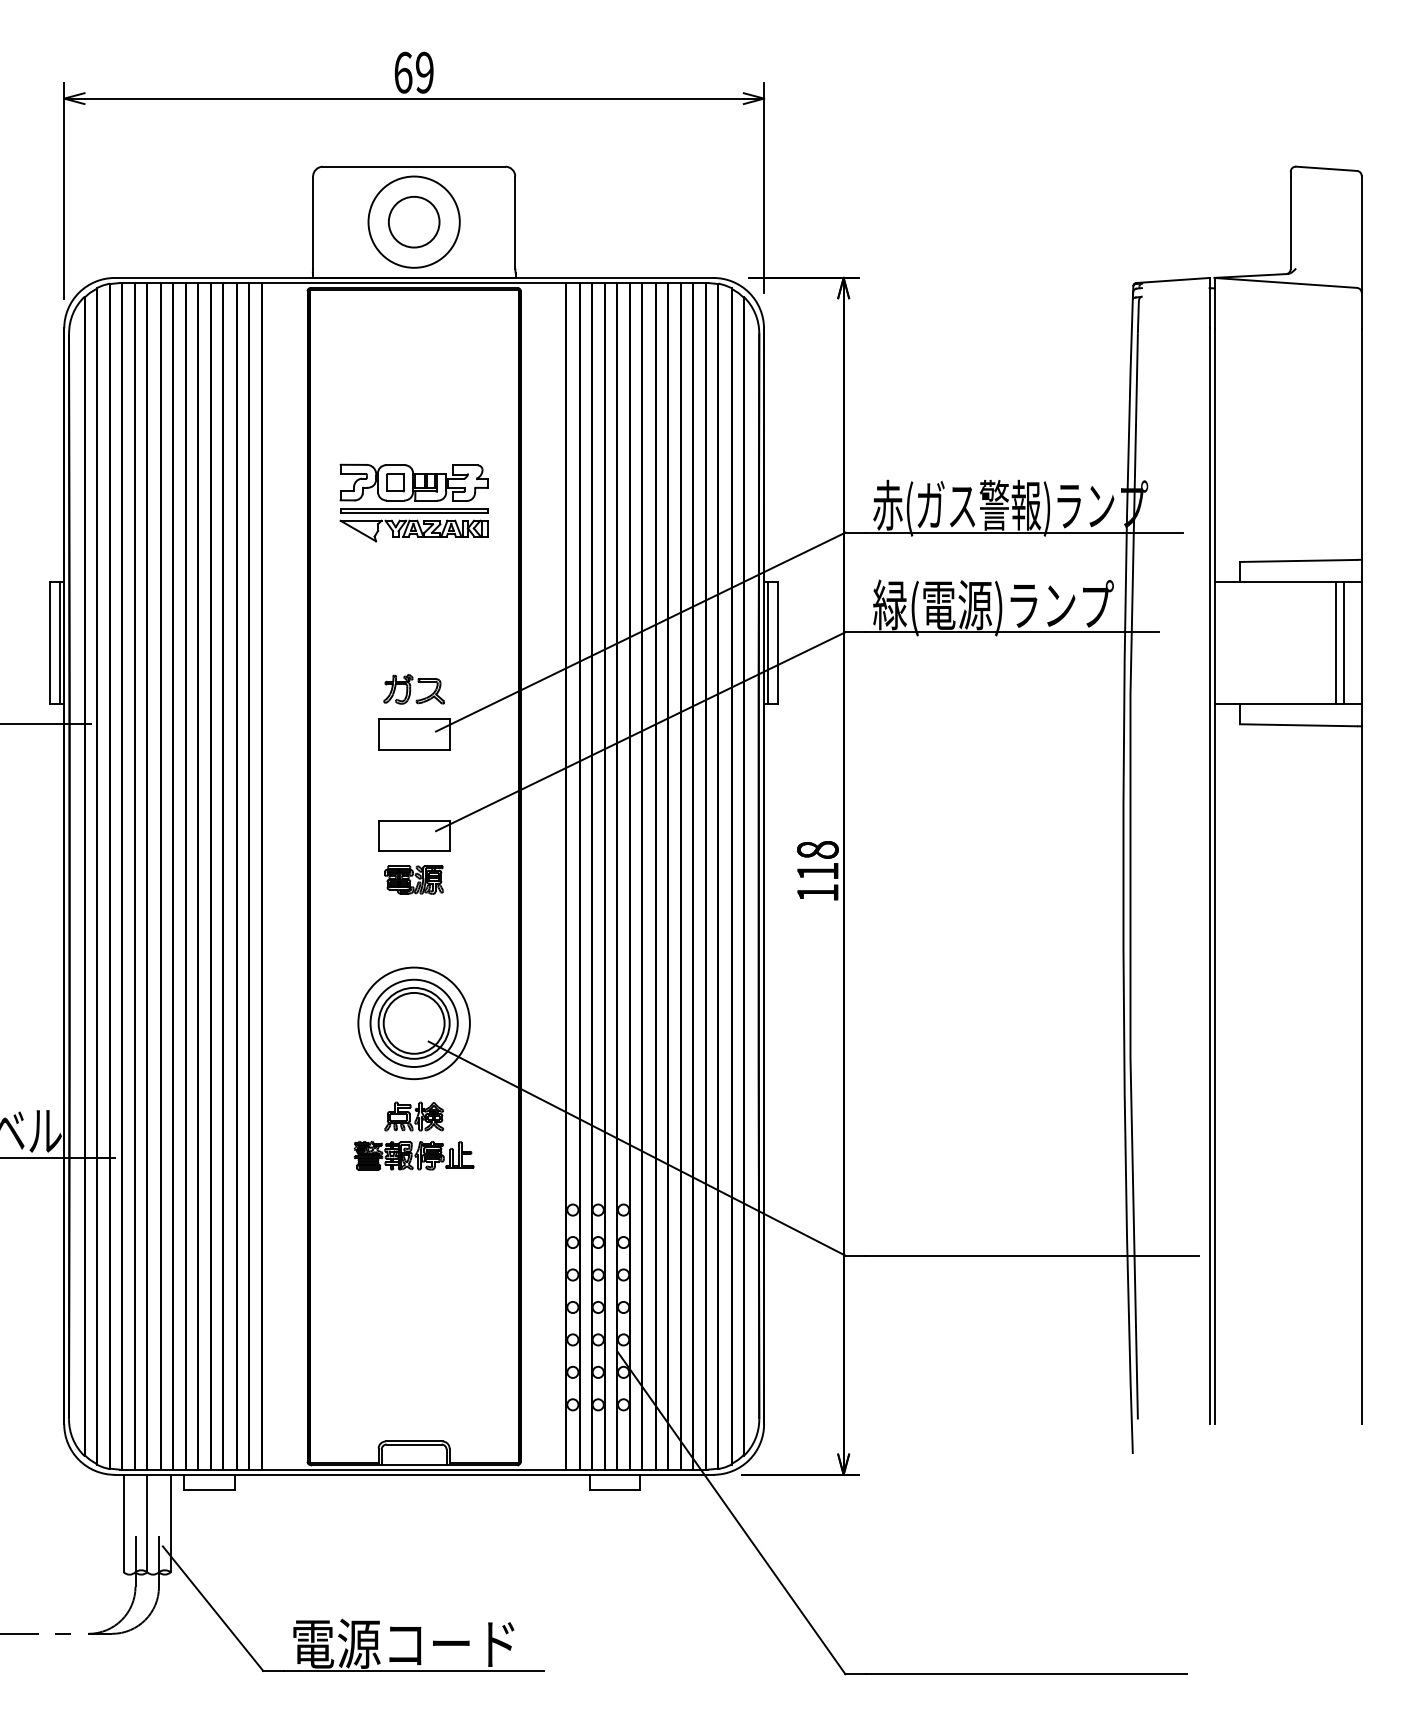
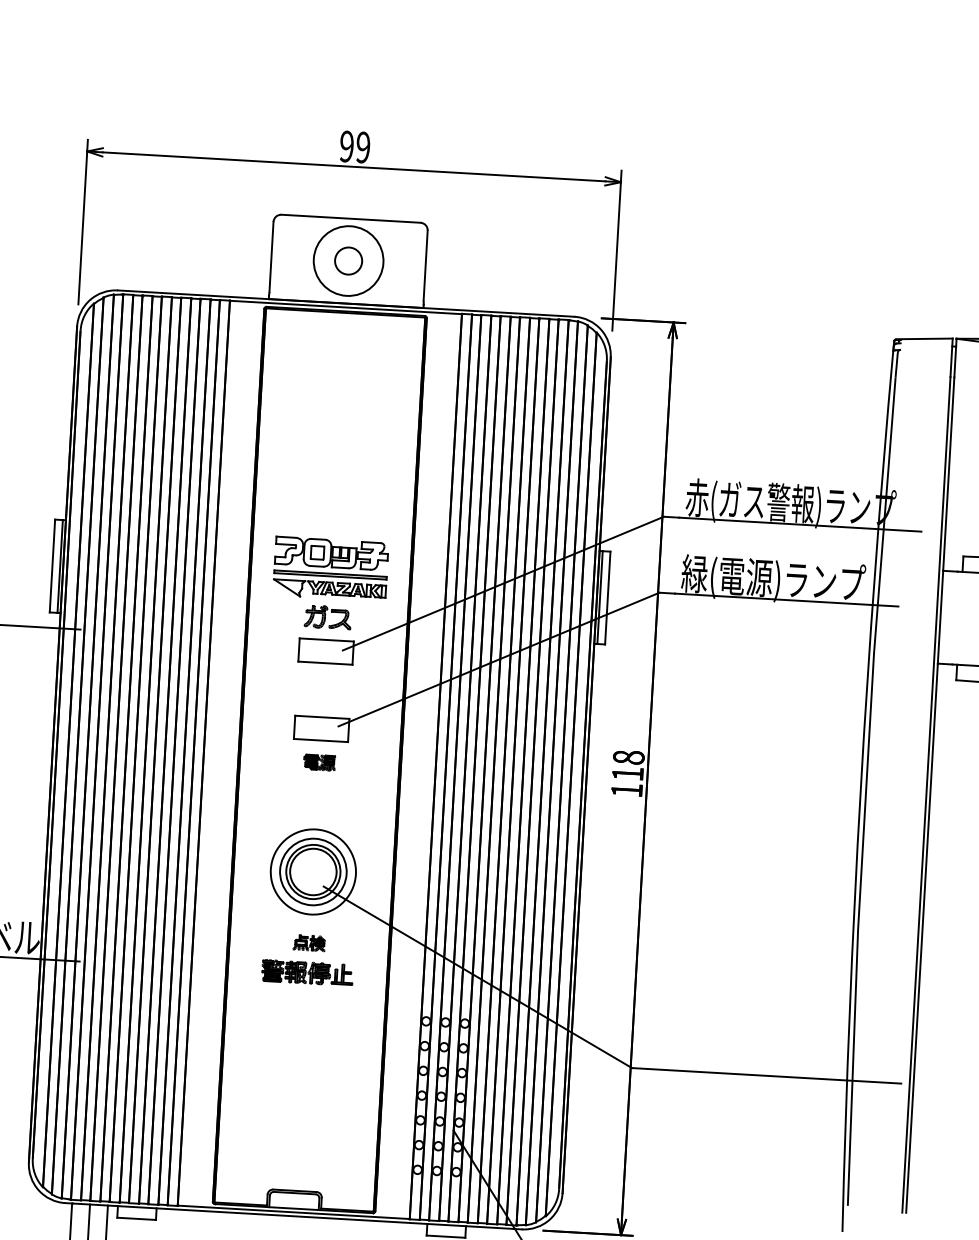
text: (403, 72) -> (347, 146), 69 -> 99
circle: (413, 221) -> (348, 260), size x0.7
part: (413, 502) -> (330, 568), moved
part: (413, 879) -> (319, 762), size x0.7
part: (414, 1116) -> (309, 943), size x0.7

